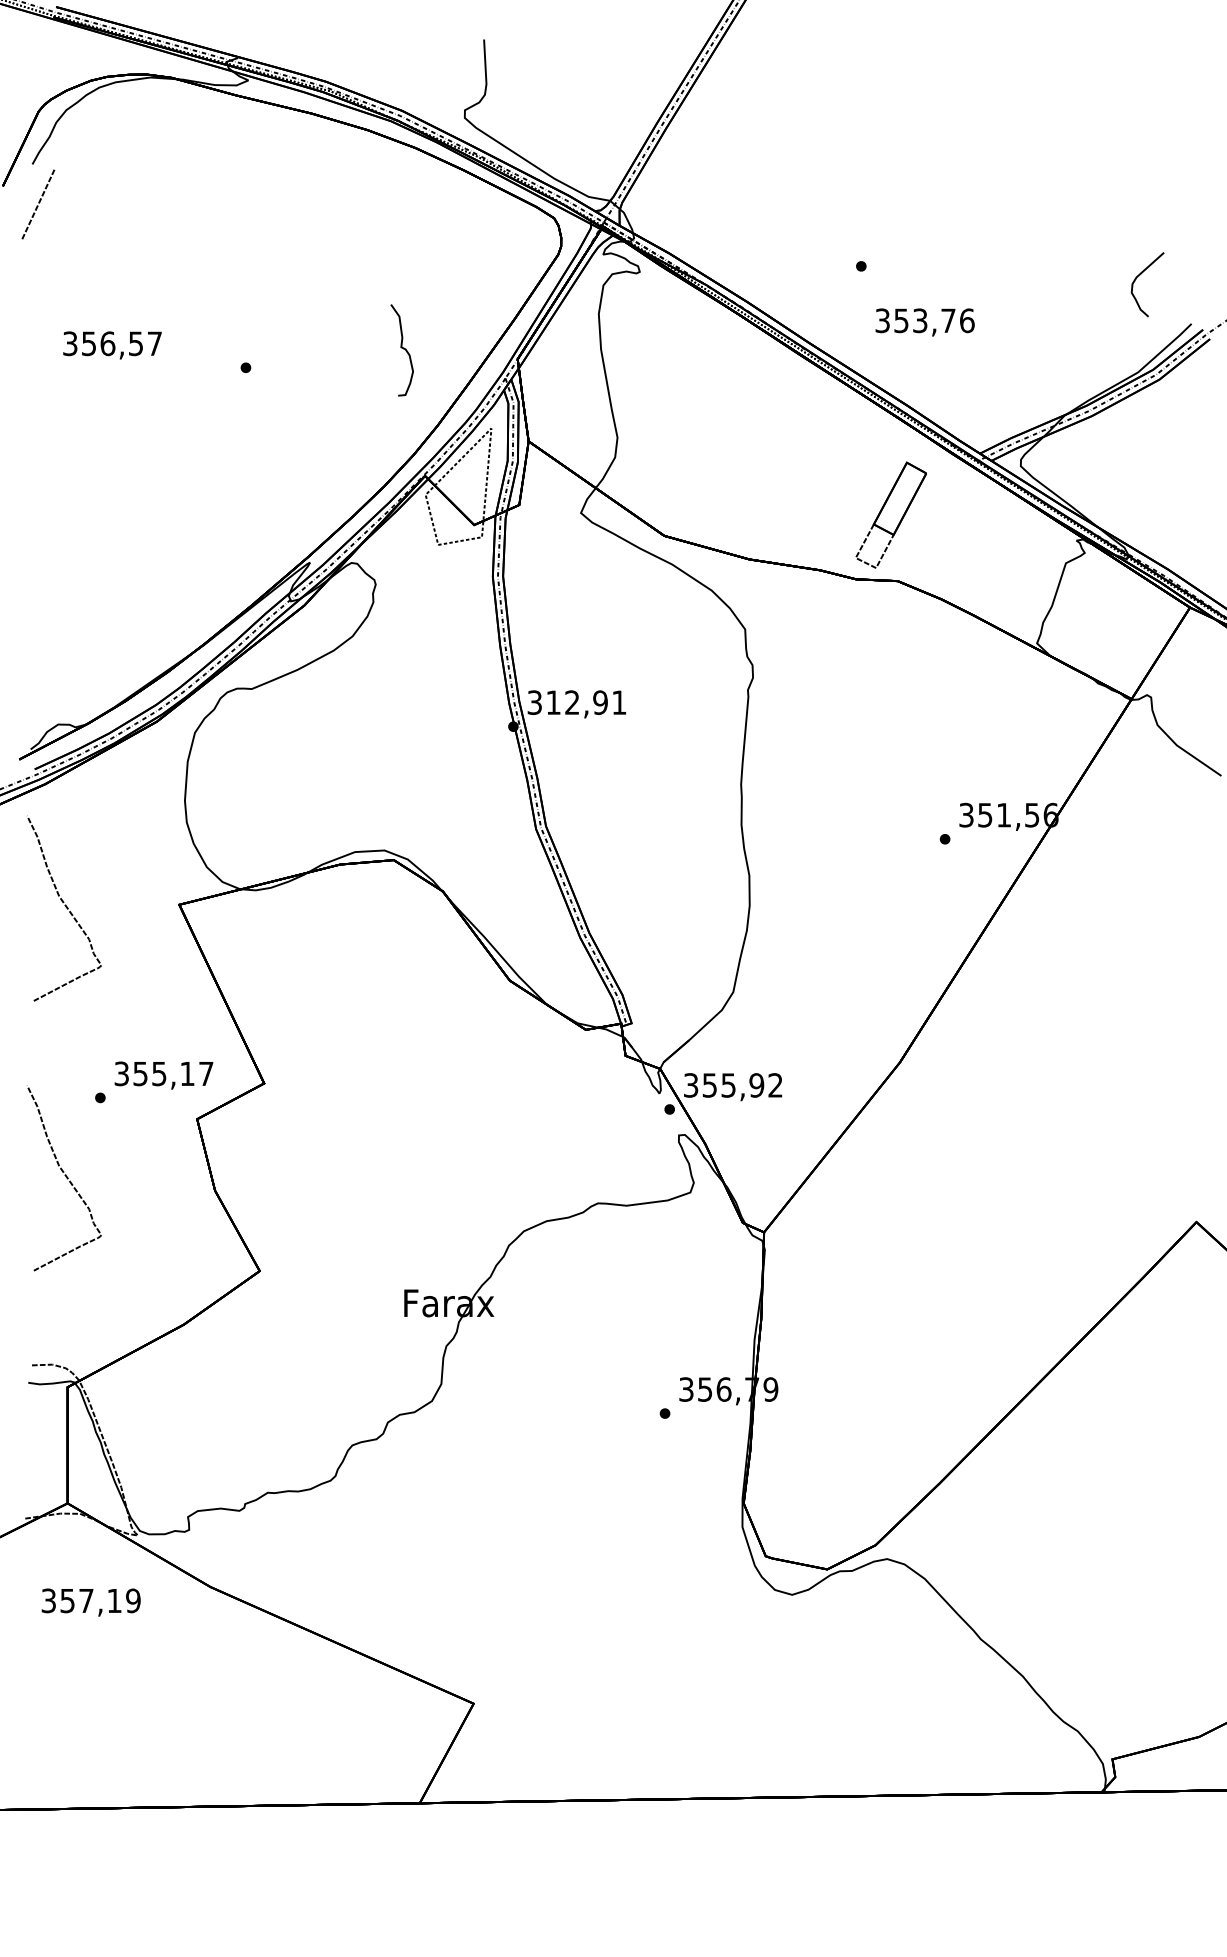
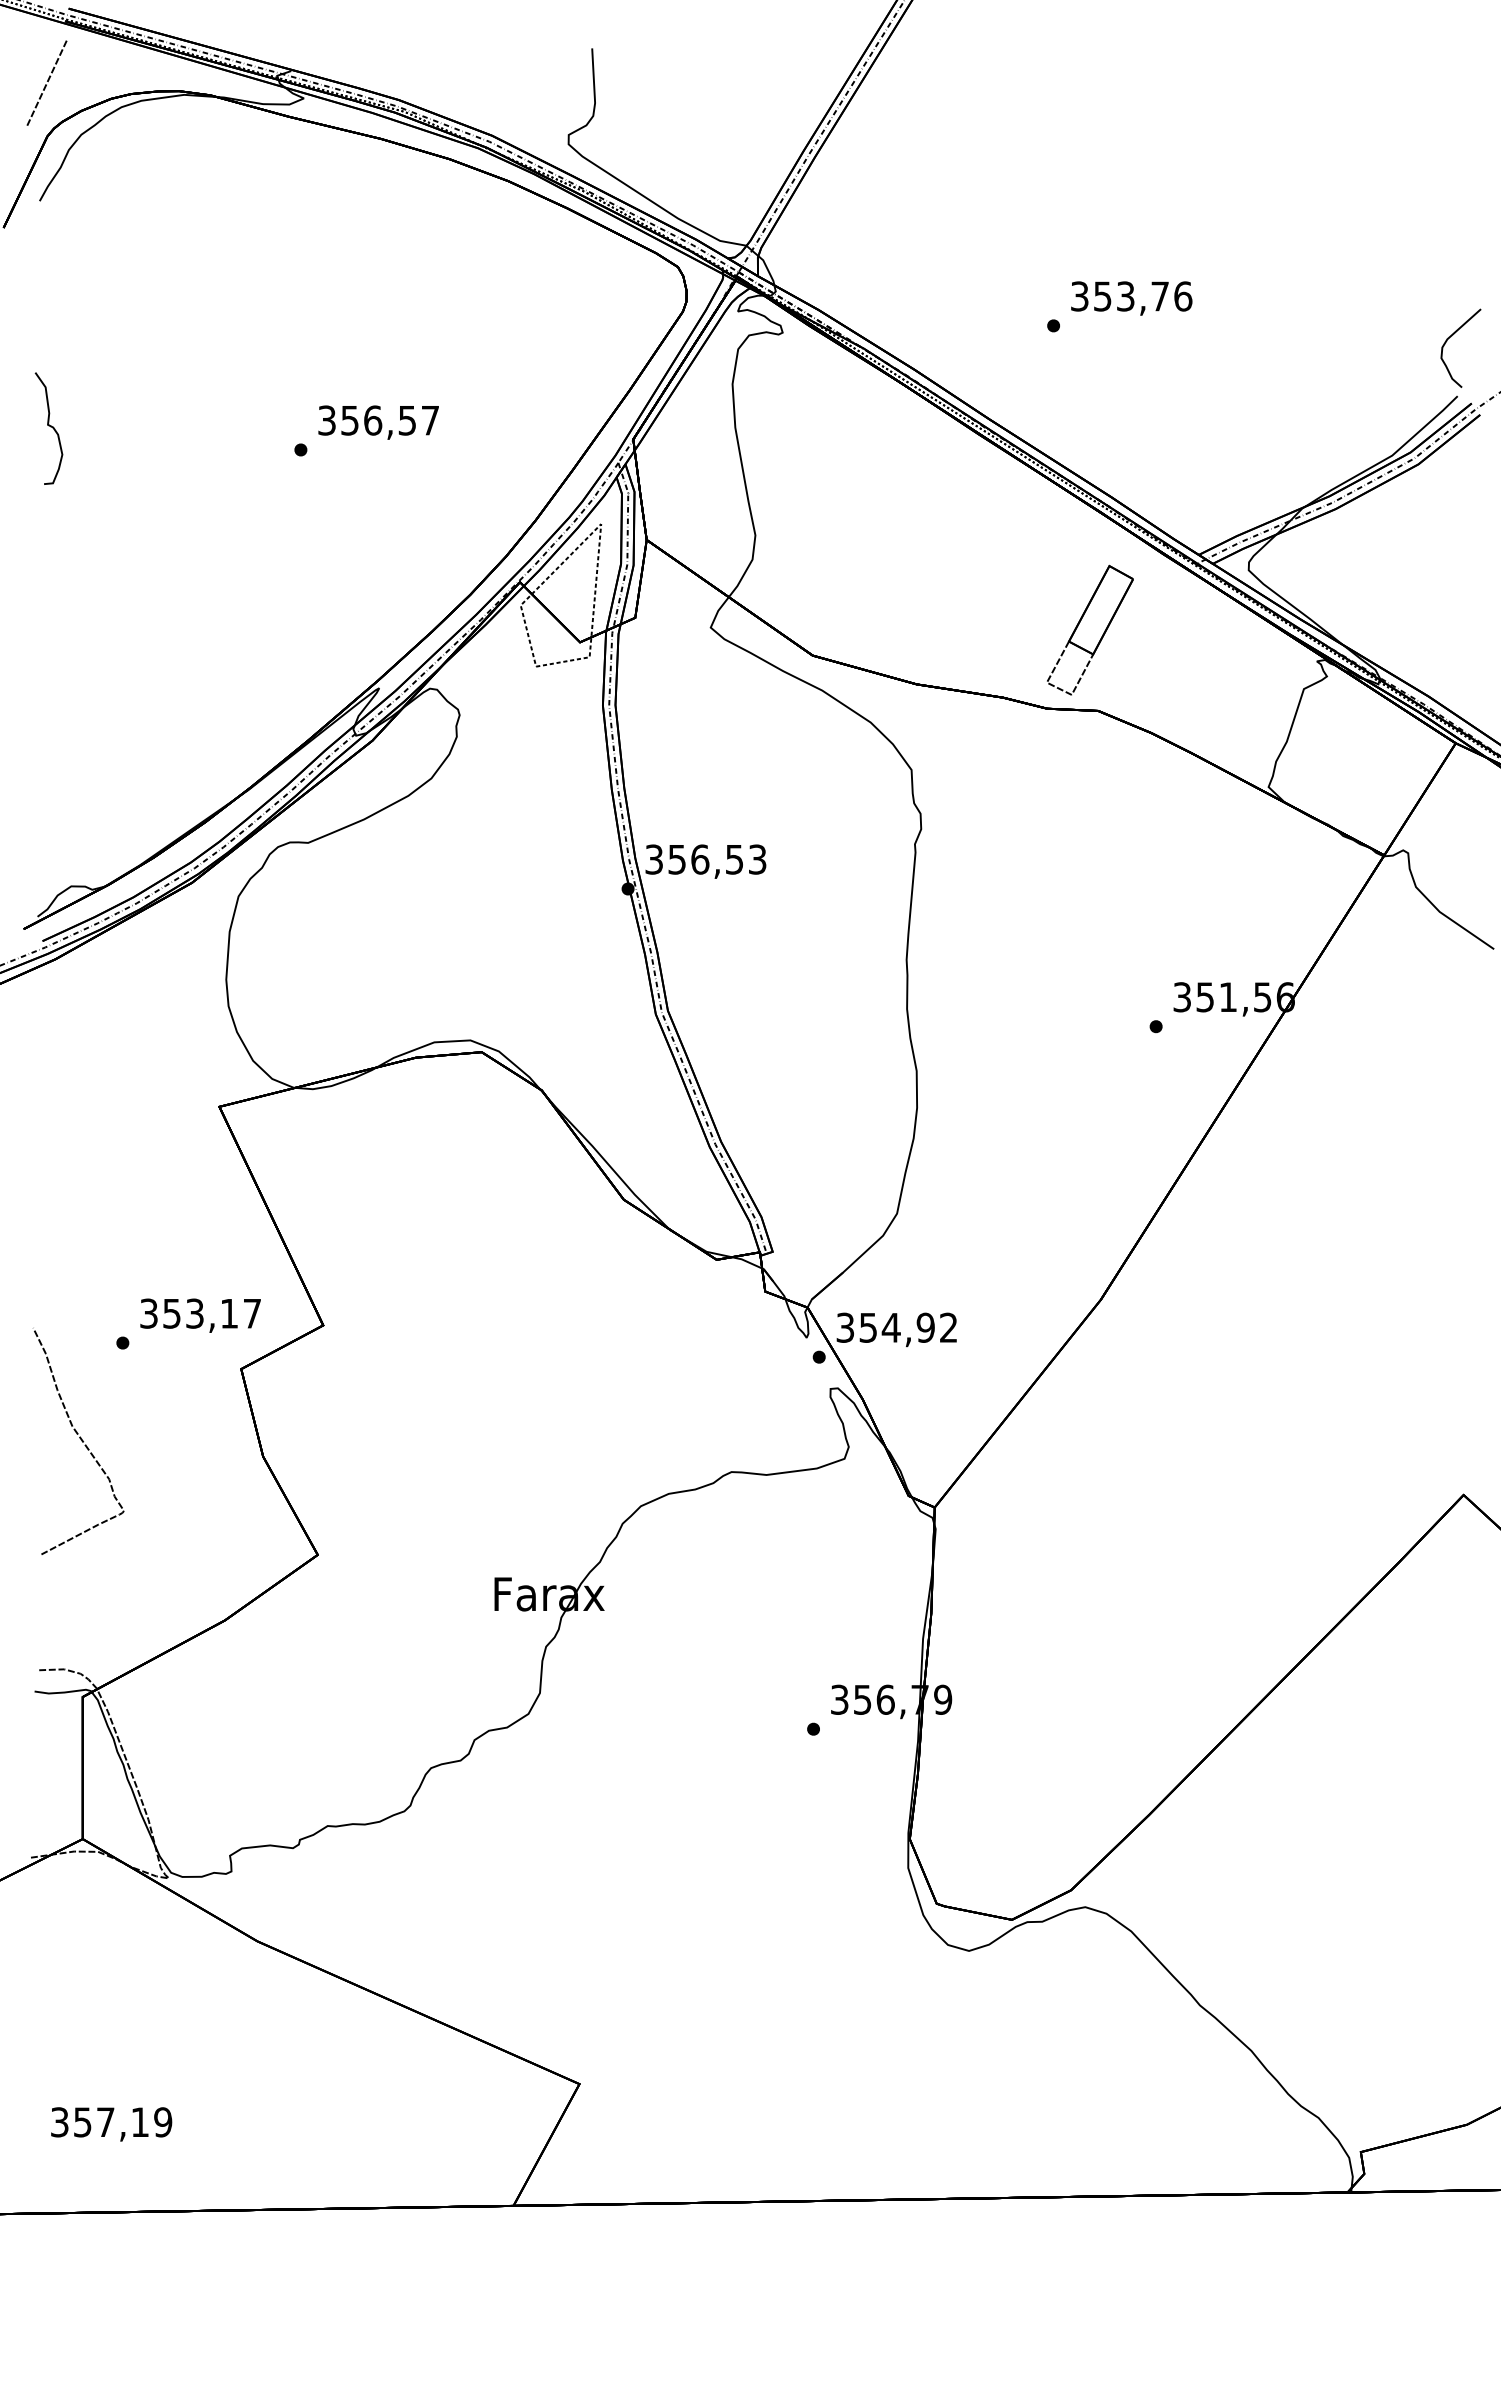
line: (38, 203) -> (47, 81), moved
curve: (1140, 275) -> (1452, 336), moved
text: (924, 322) -> (1131, 298), moved
text: (112, 345) -> (378, 422), moved
curve: (401, 348) -> (48, 426), moved
text: (586, 702) -> (717, 859), 312,91 -> 356,53
curve: (64, 906) -> (79, 1108), removed
text: (159, 1073) -> (195, 1313), 355,17 -> 353,17
text: (727, 1085) -> (890, 1327), 355,92 -> 354,92
text: (91, 1602) -> (111, 2124), moved

